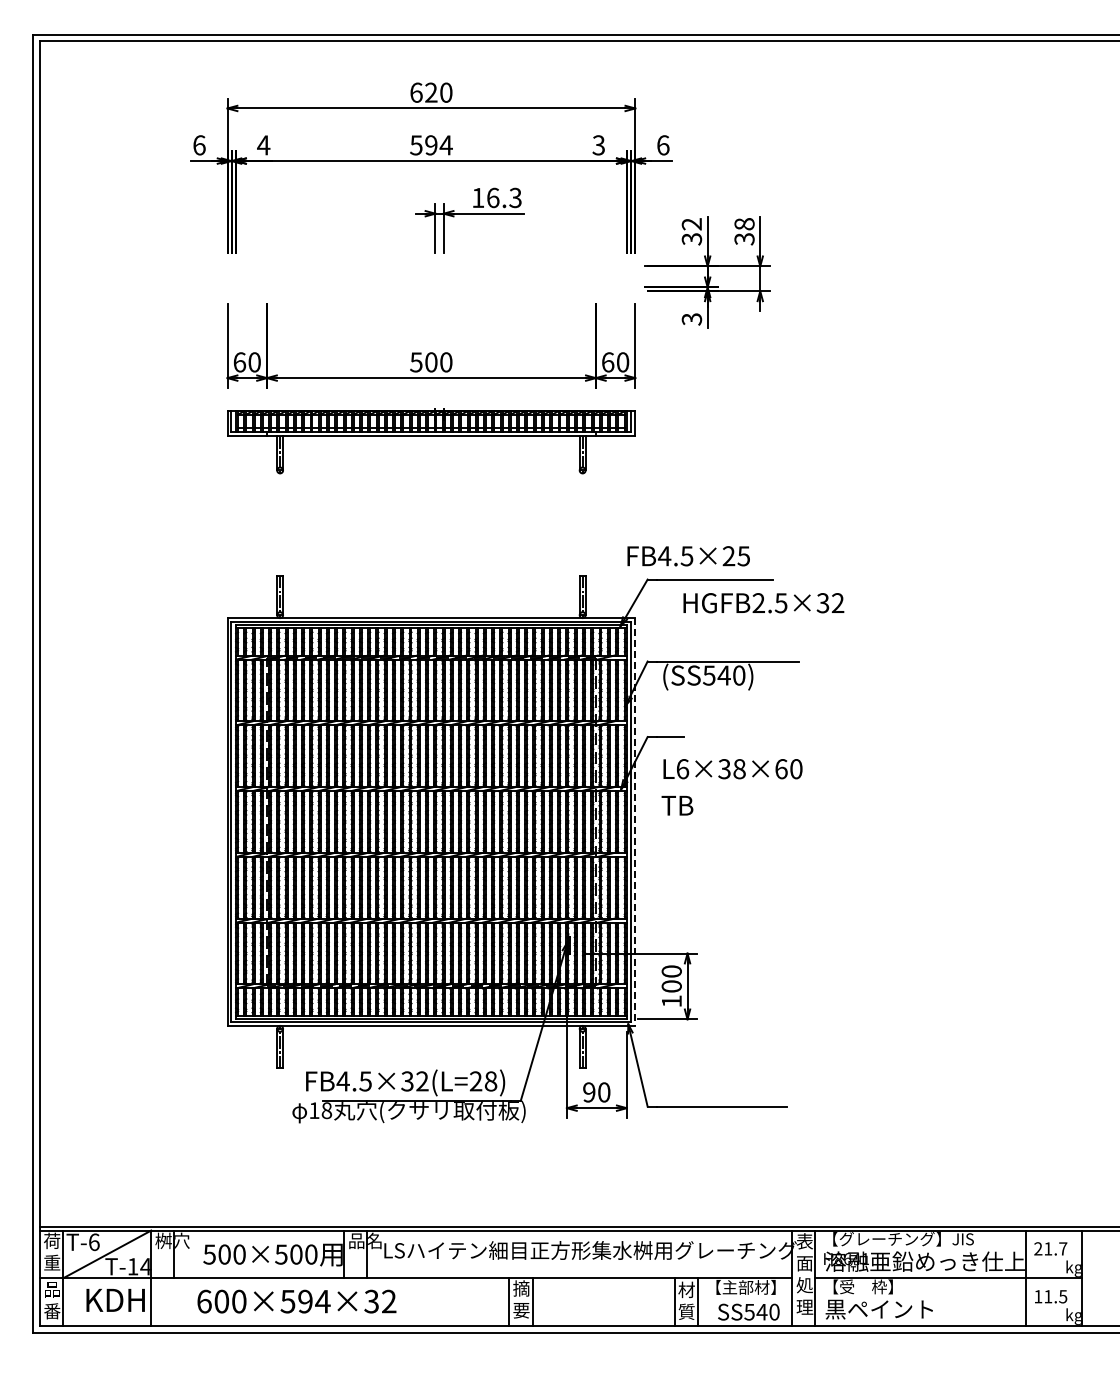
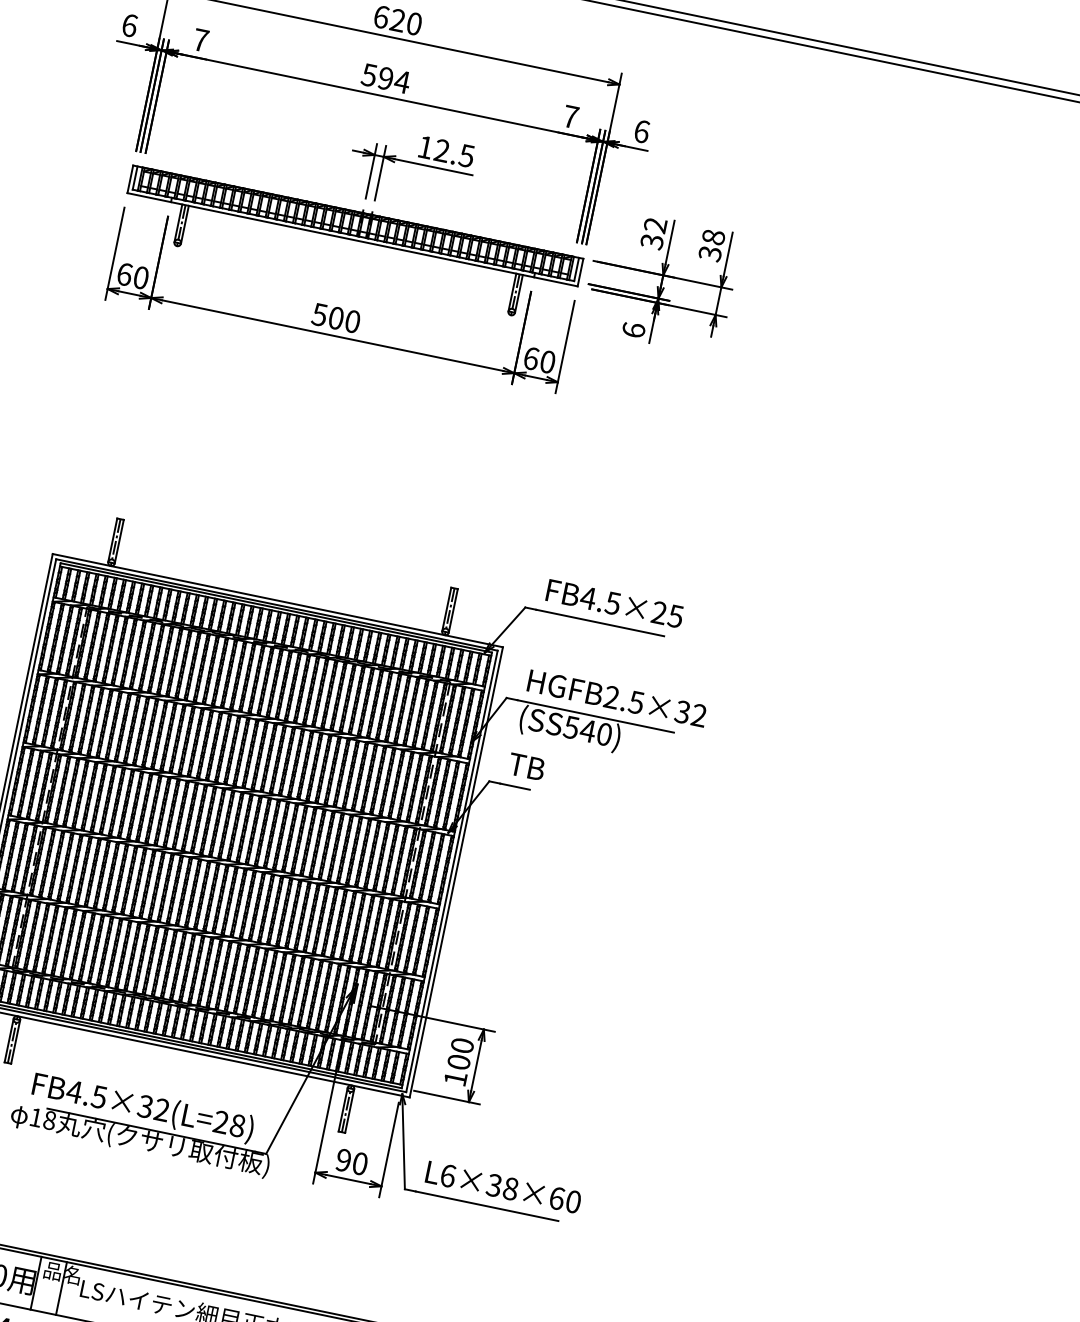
text: (263, 145) -> (200, 40), 4 -> 7
text: (598, 145) -> (570, 117), 3 -> 7
text: (504, 197) -> (454, 152), 16.3 -> 12.5
text: (691, 319) -> (633, 330), 3 -> 6
part: (431, 441) -> (351, 245), moved
text: (688, 556) -> (614, 604), moved
text: (763, 603) -> (616, 698), moved
text: (732, 769) -> (502, 1187), moved
text: (677, 805) -> (526, 766), moved
line: (635, 822) -> (456, 872), dashed -> solid

